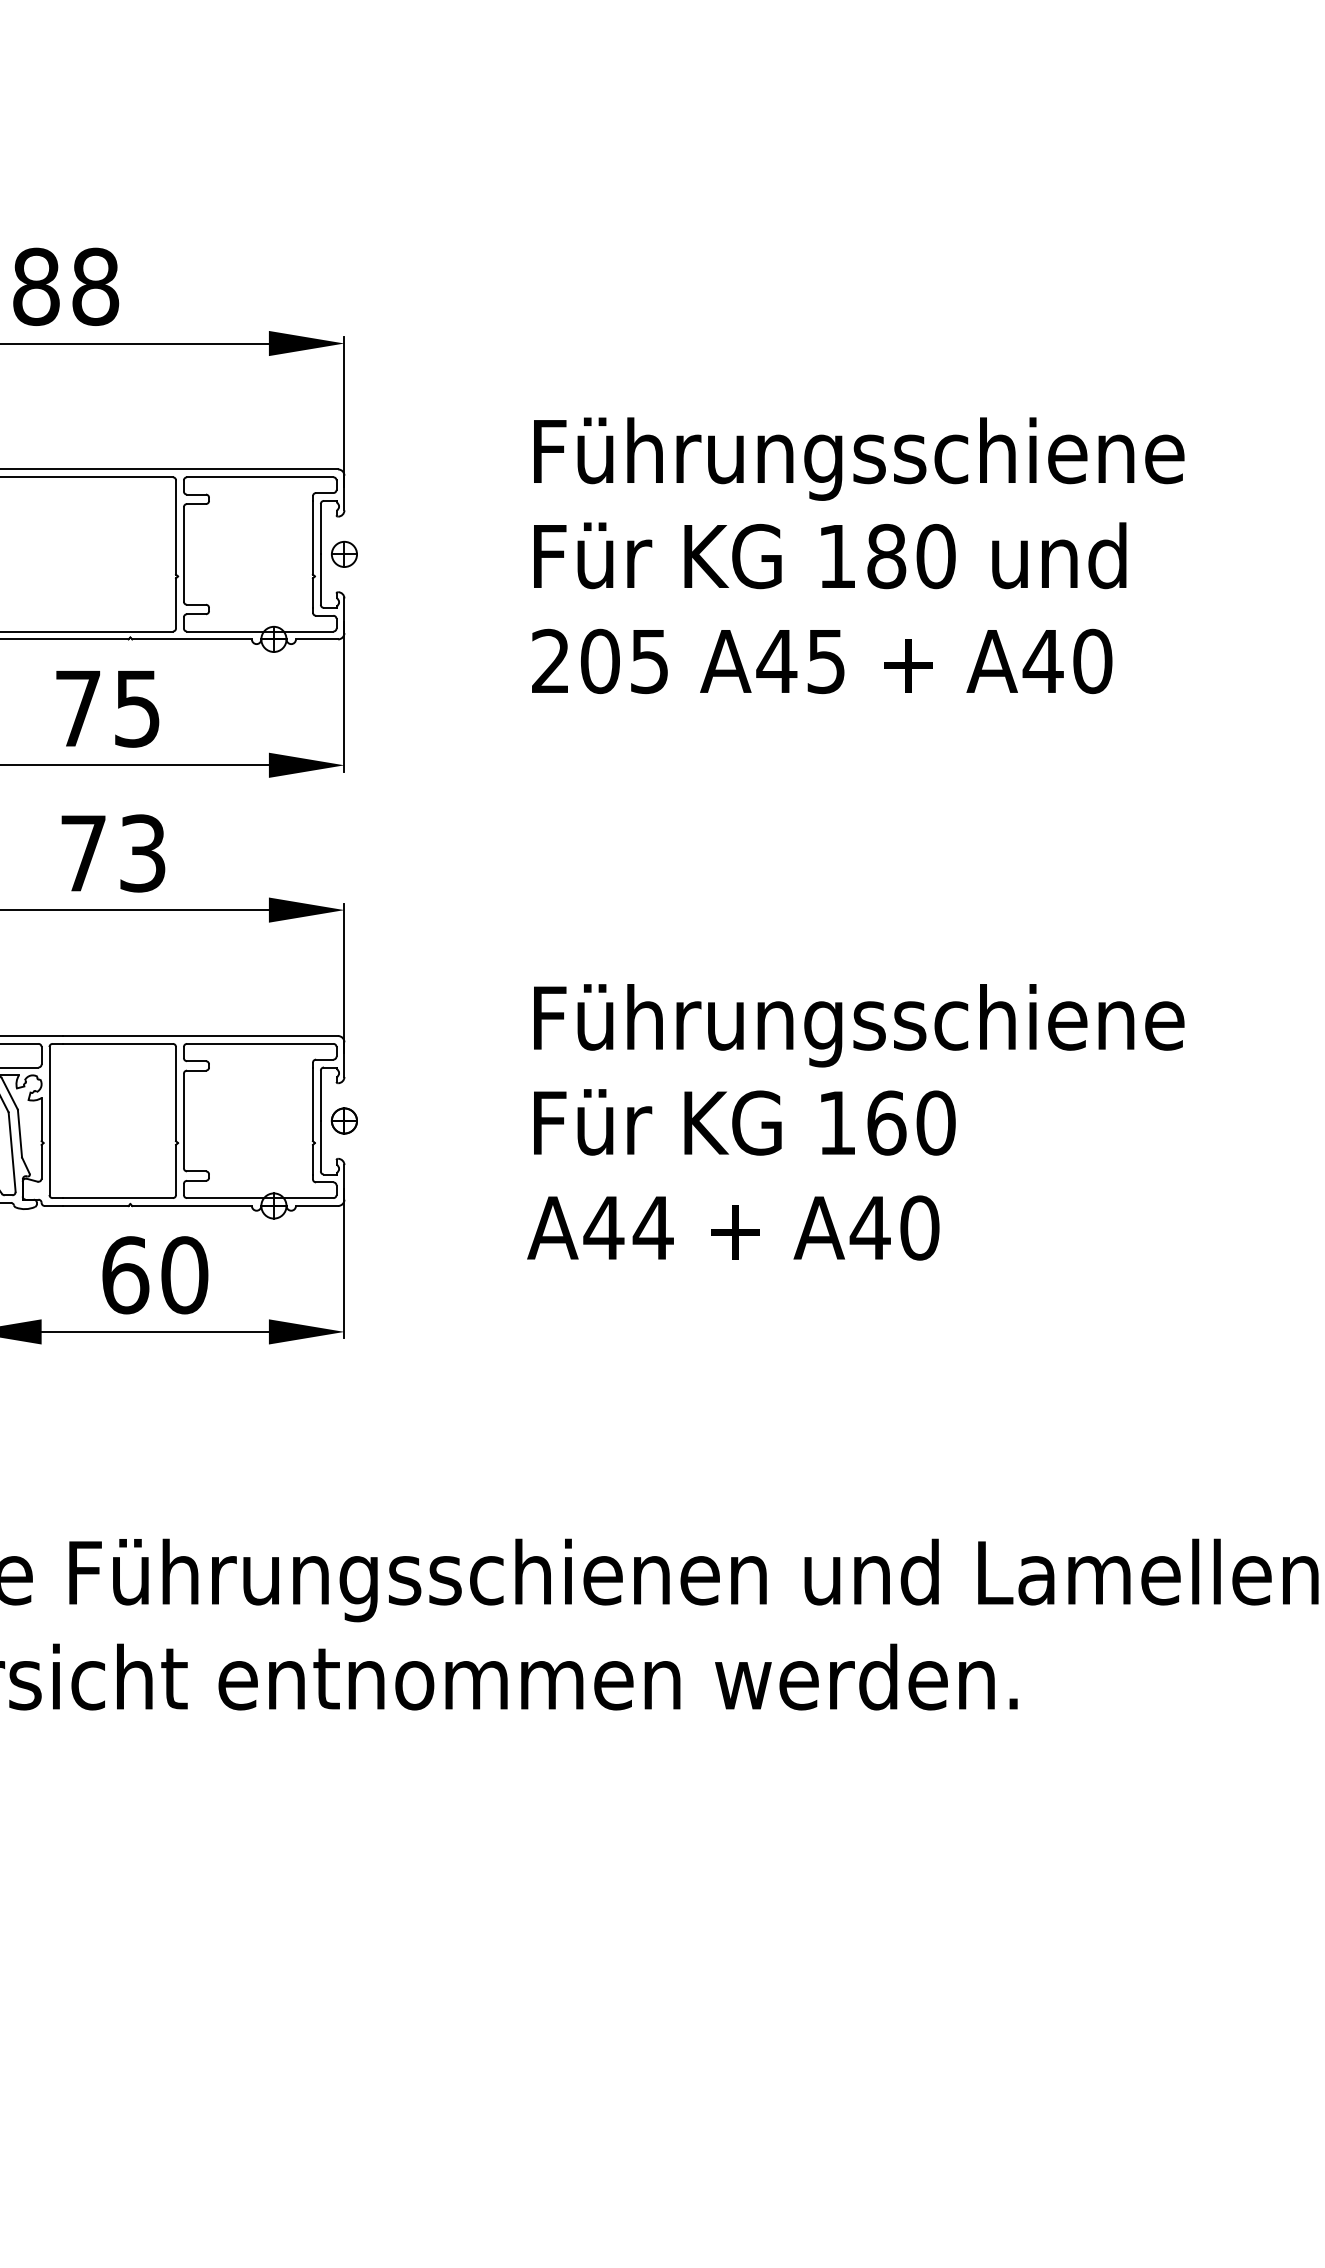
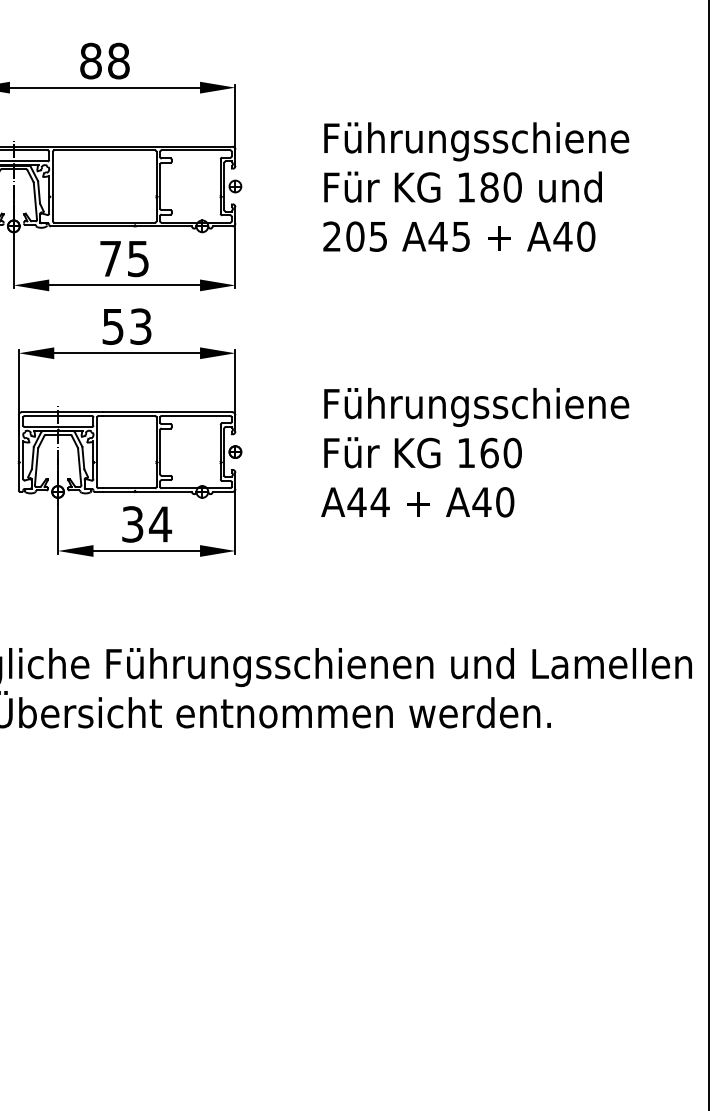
text: (82, 853) -> (112, 326), 73 -> 53
text: (156, 1275) -> (147, 524), 60 -> 34

